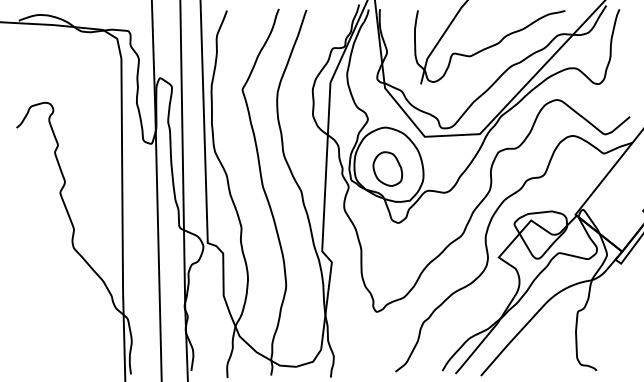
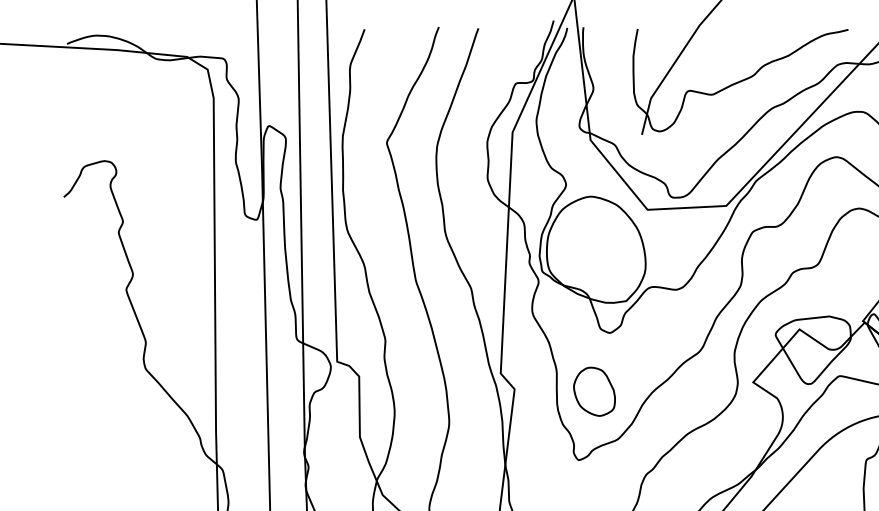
part: (387, 168) -> (594, 390), moved

